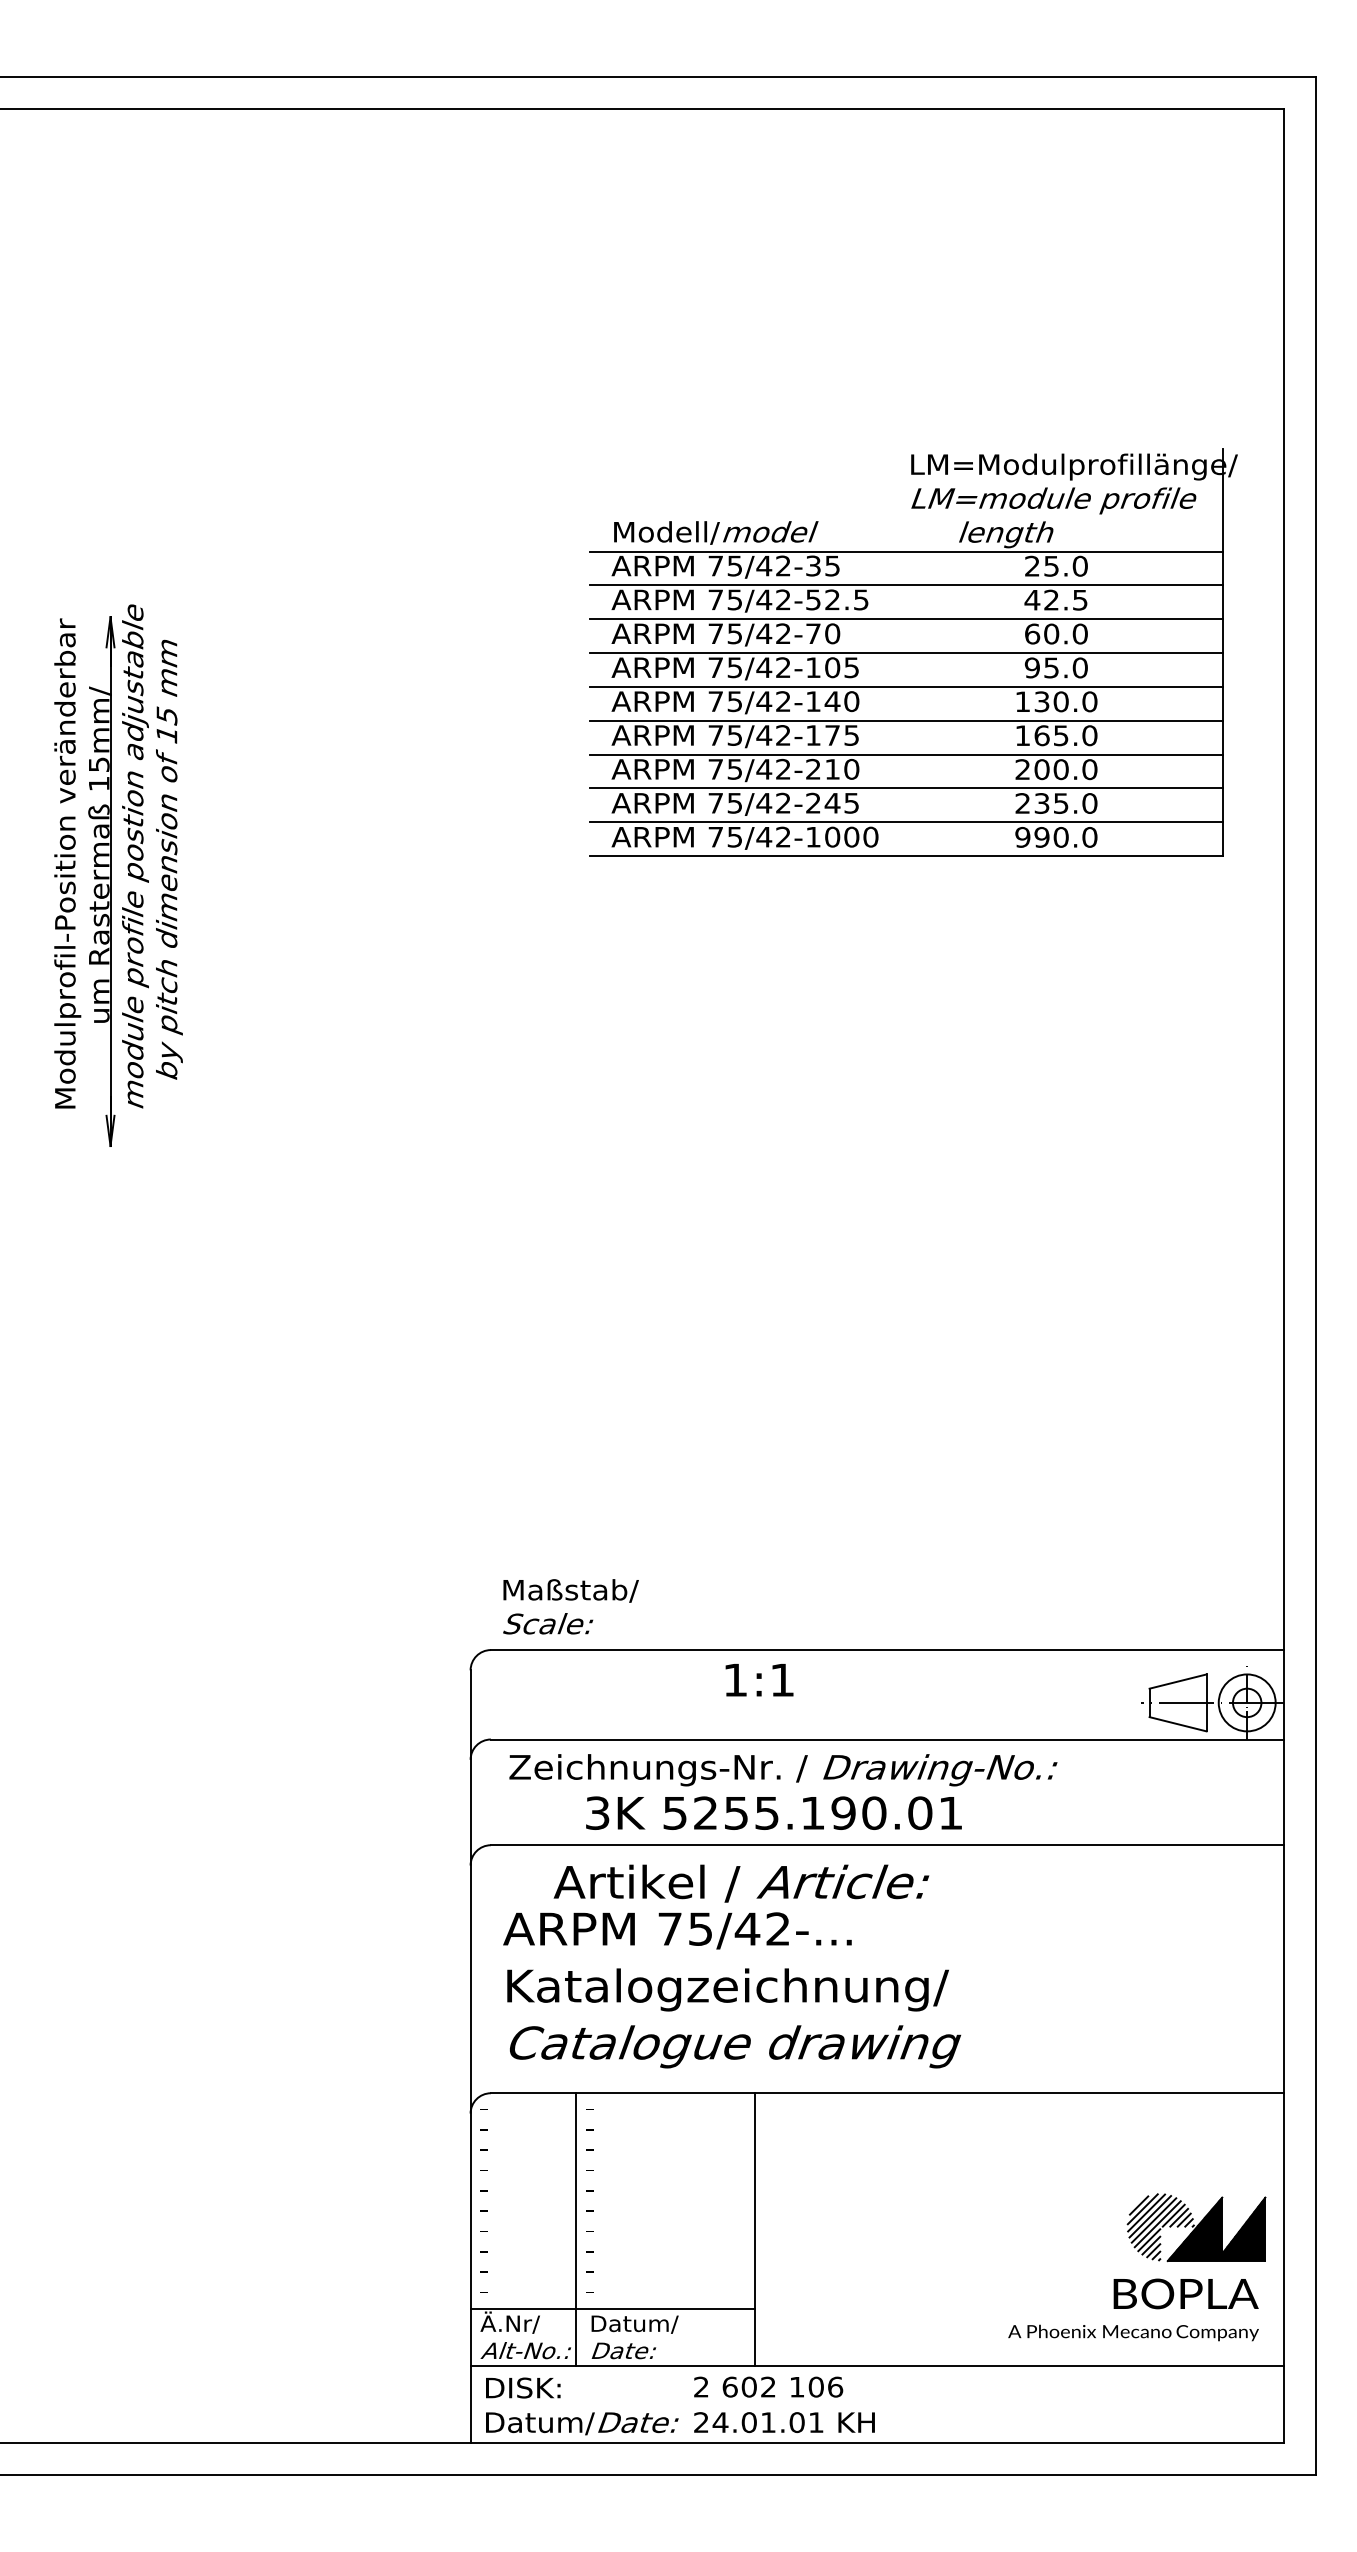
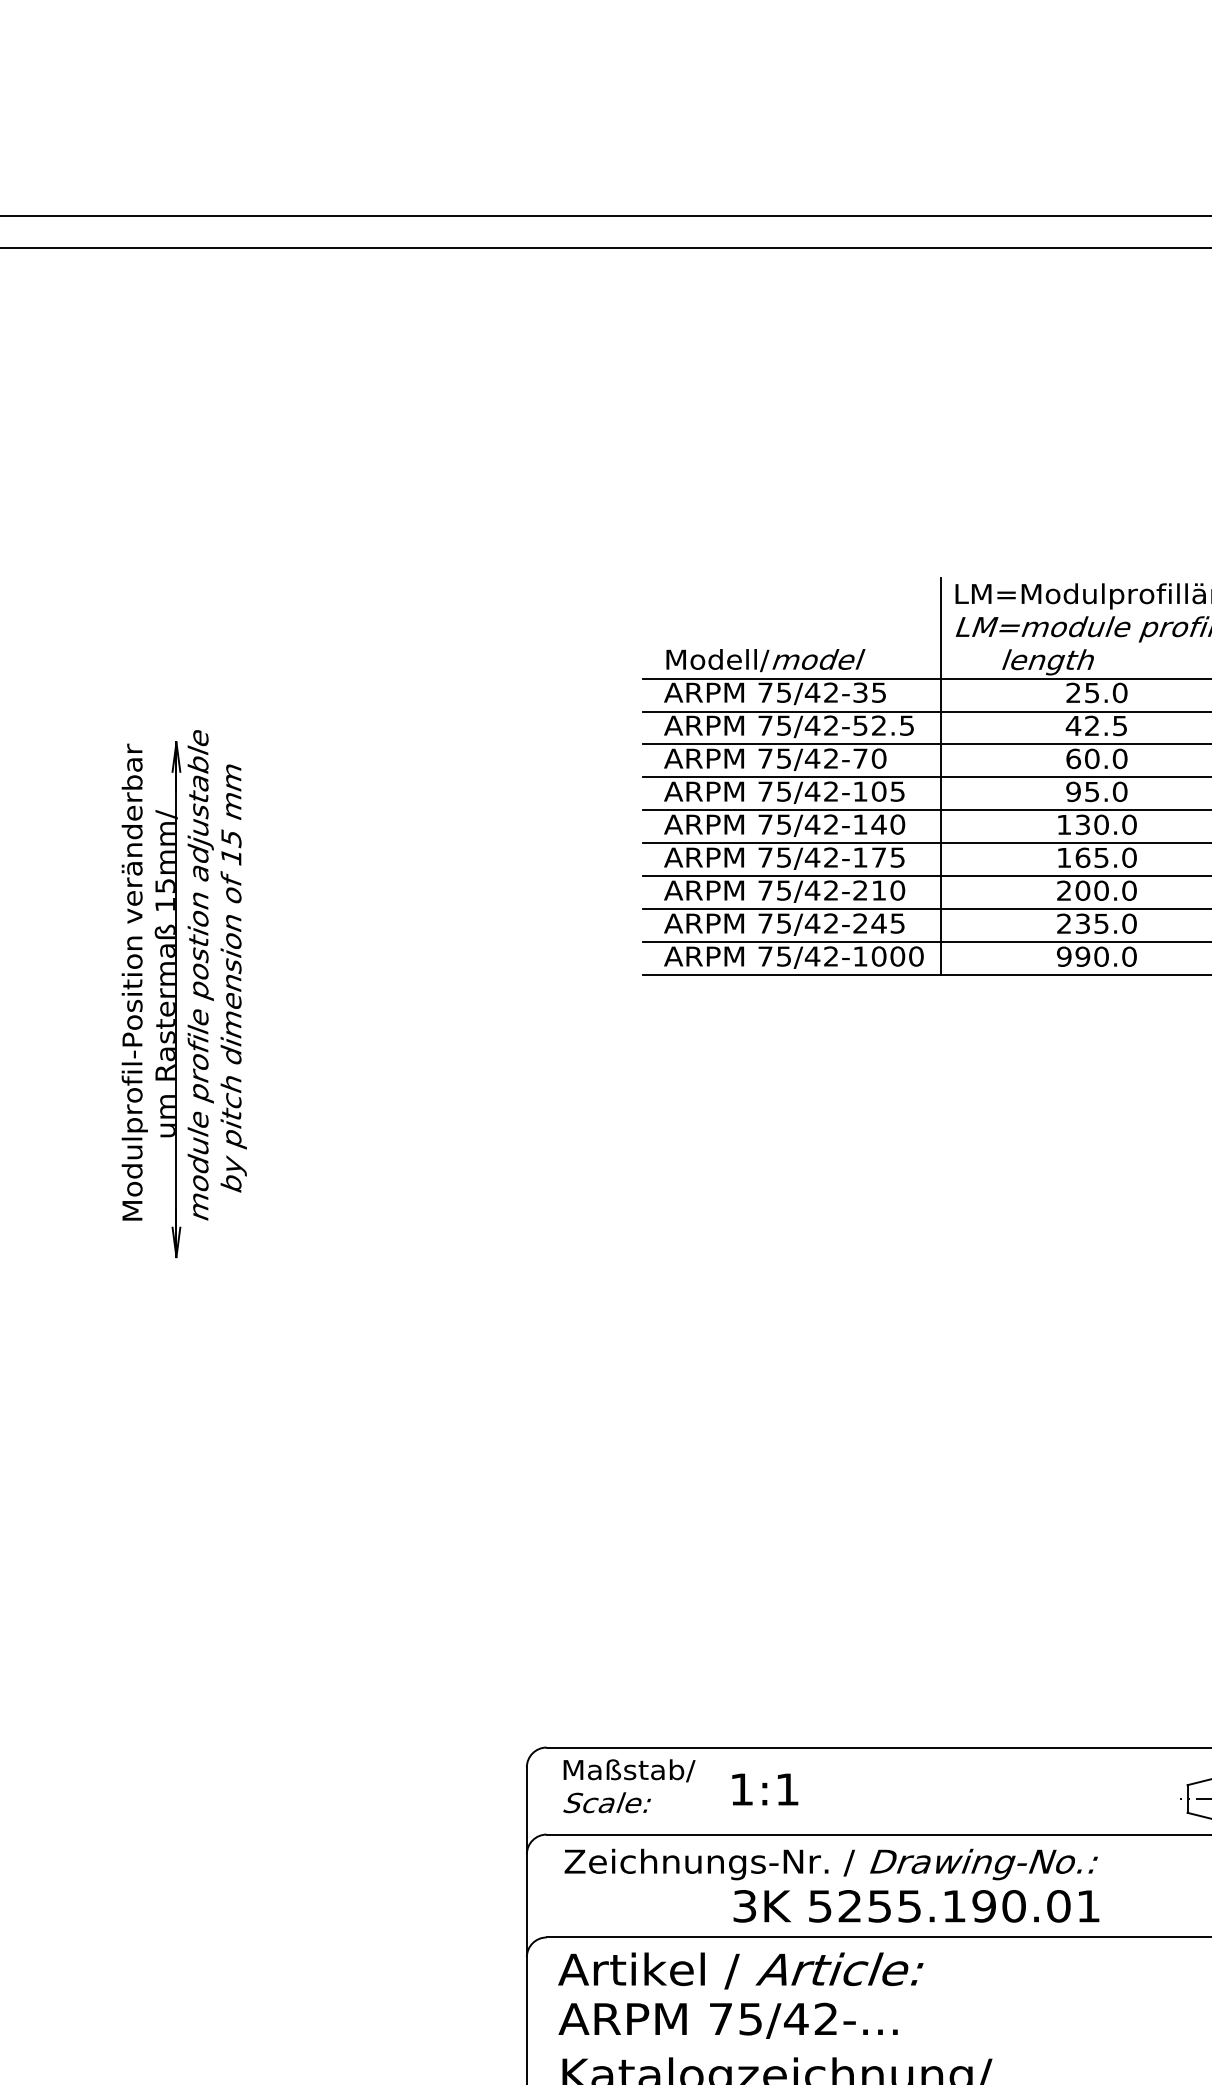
line: (895, 652) -> (940, 776), added
text: (570, 1606) -> (628, 1785), moved
text: (759, 1680) -> (765, 1789), moved
text: (773, 1812) -> (915, 1905), moved
text: (741, 1883) -> (740, 1970), moved

